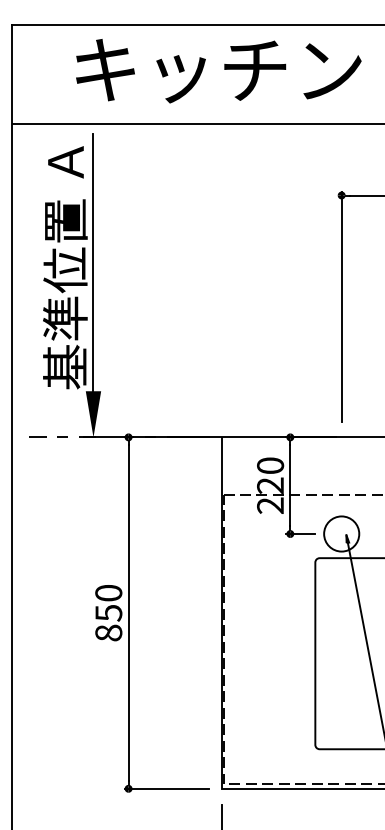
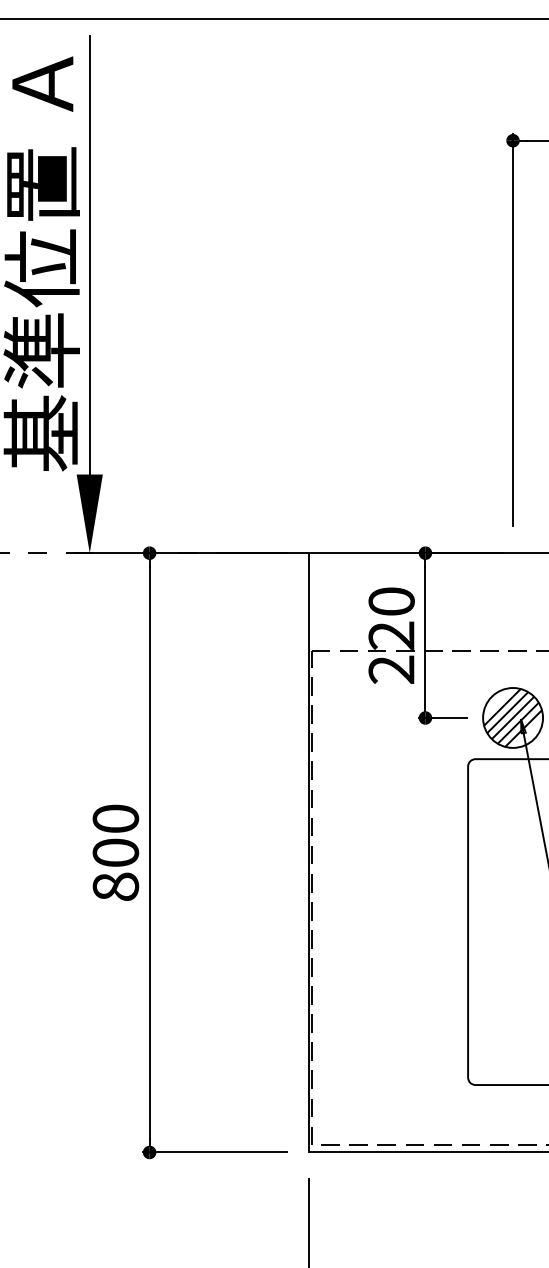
hatch: (341, 533) -> (512, 717), added
text: (108, 612) -> (115, 851), 850 -> 800

